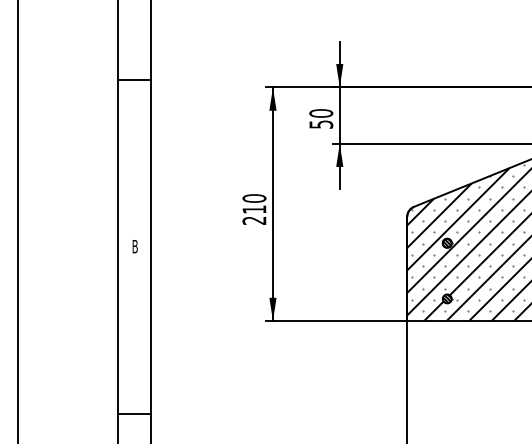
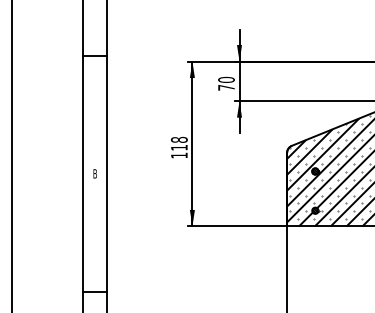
text: (321, 124) -> (226, 87), 50 -> 70
text: (254, 209) -> (179, 147), 210 -> 118

